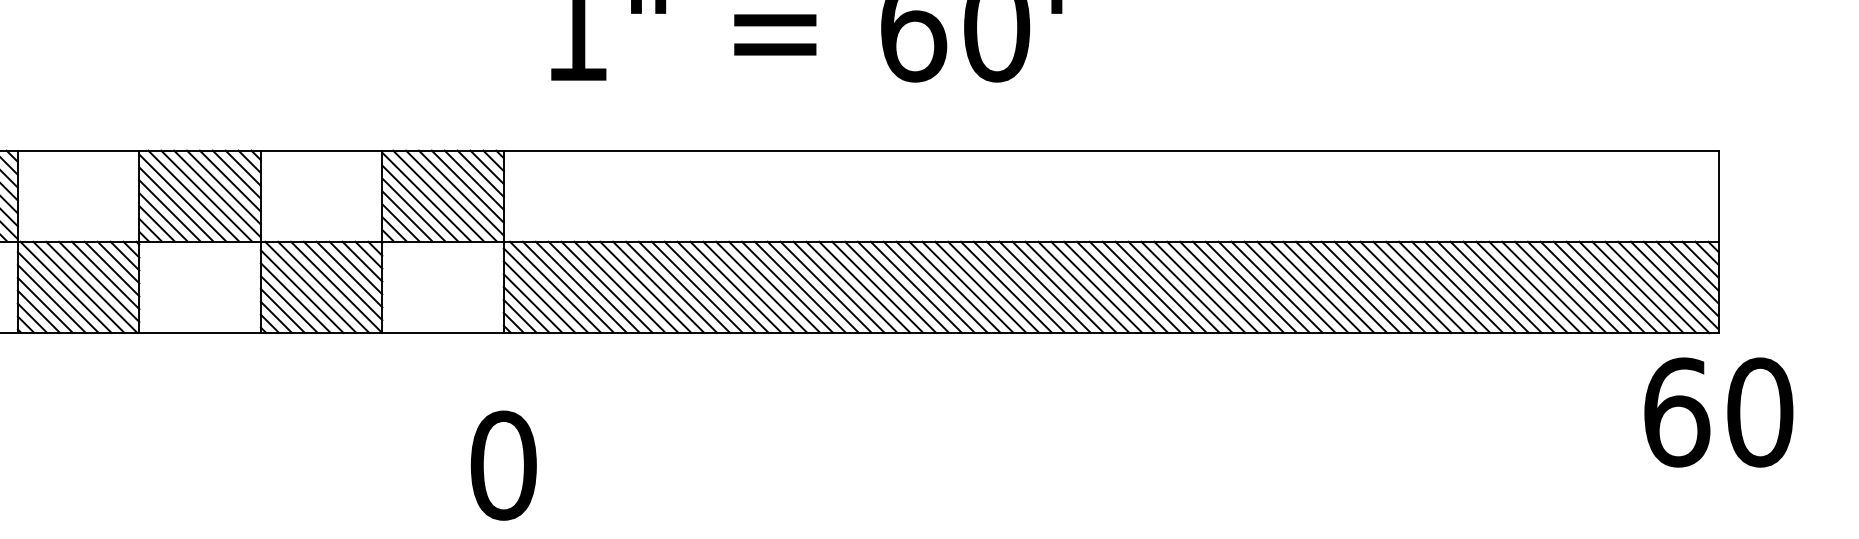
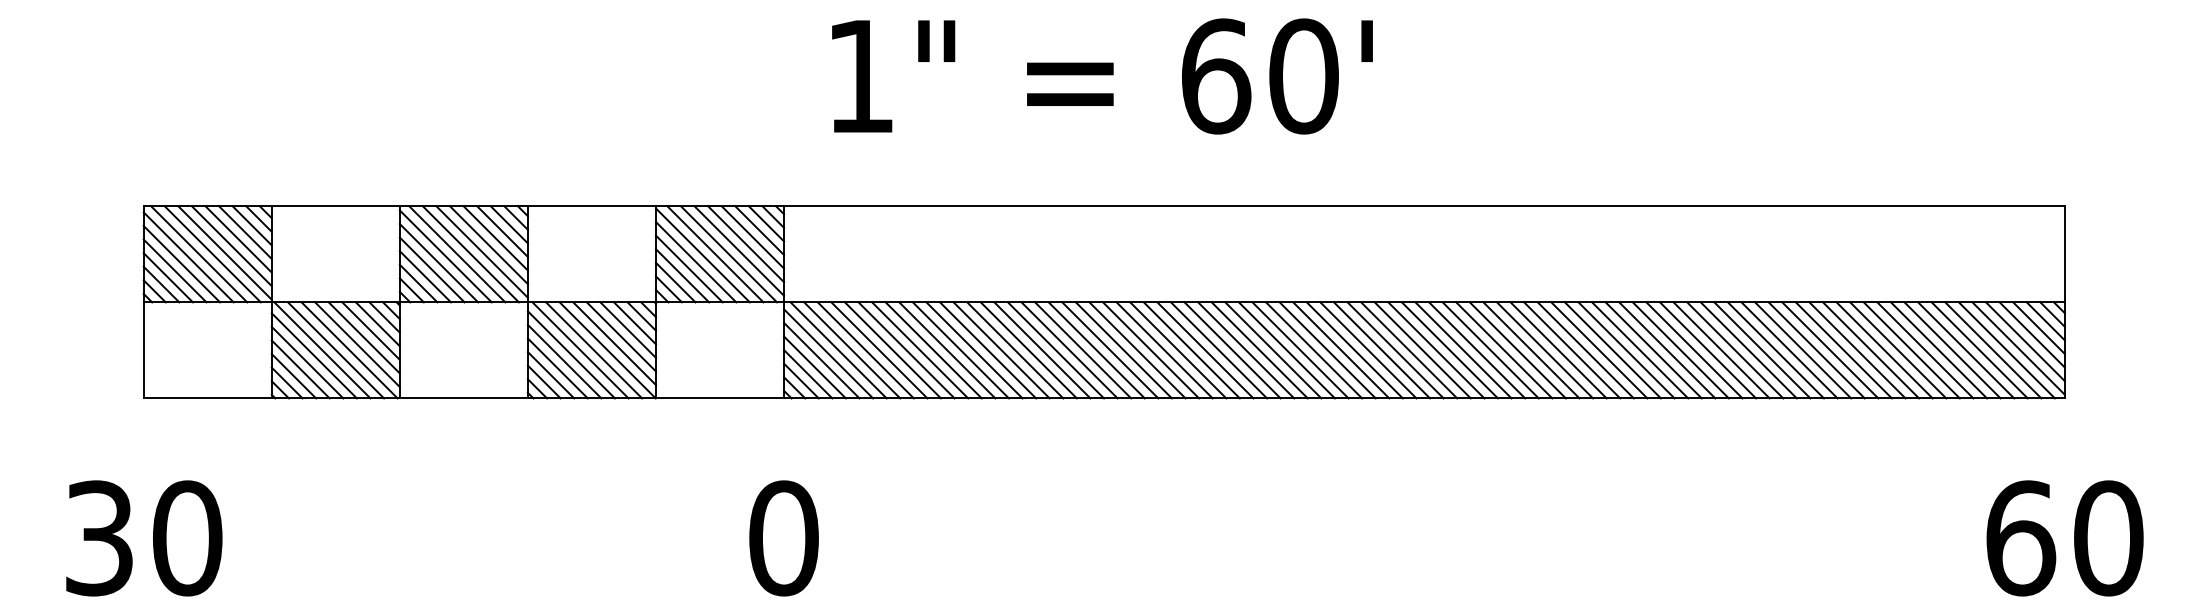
text: (1718, 412) -> (2064, 538), moved

